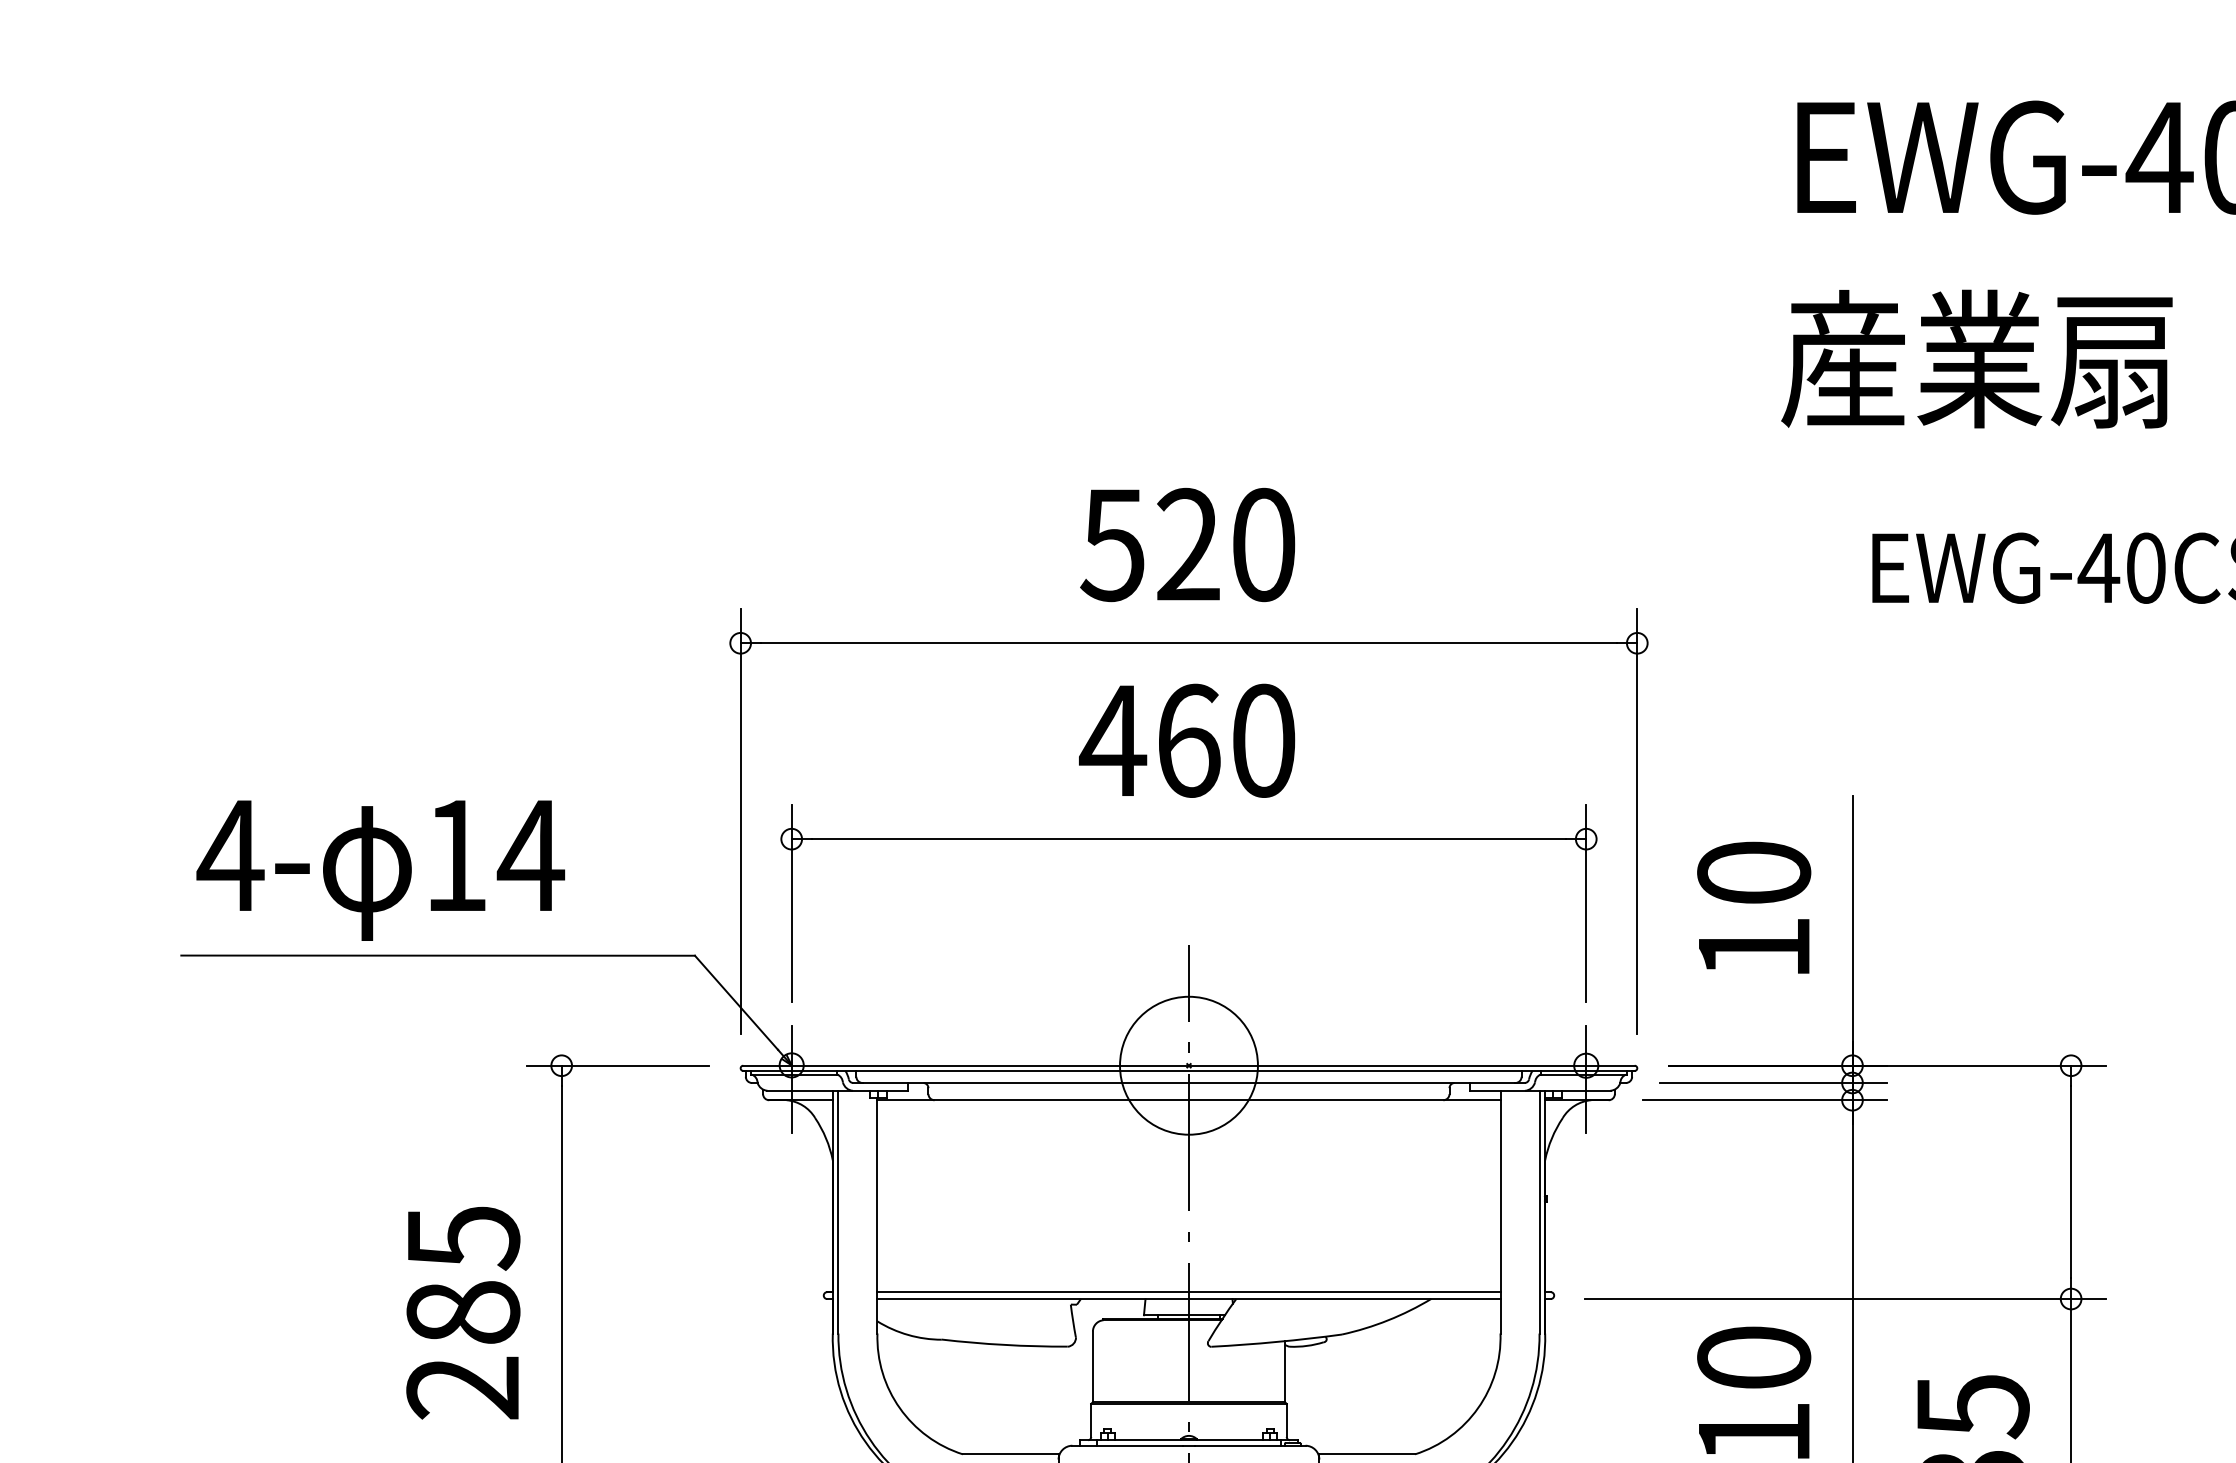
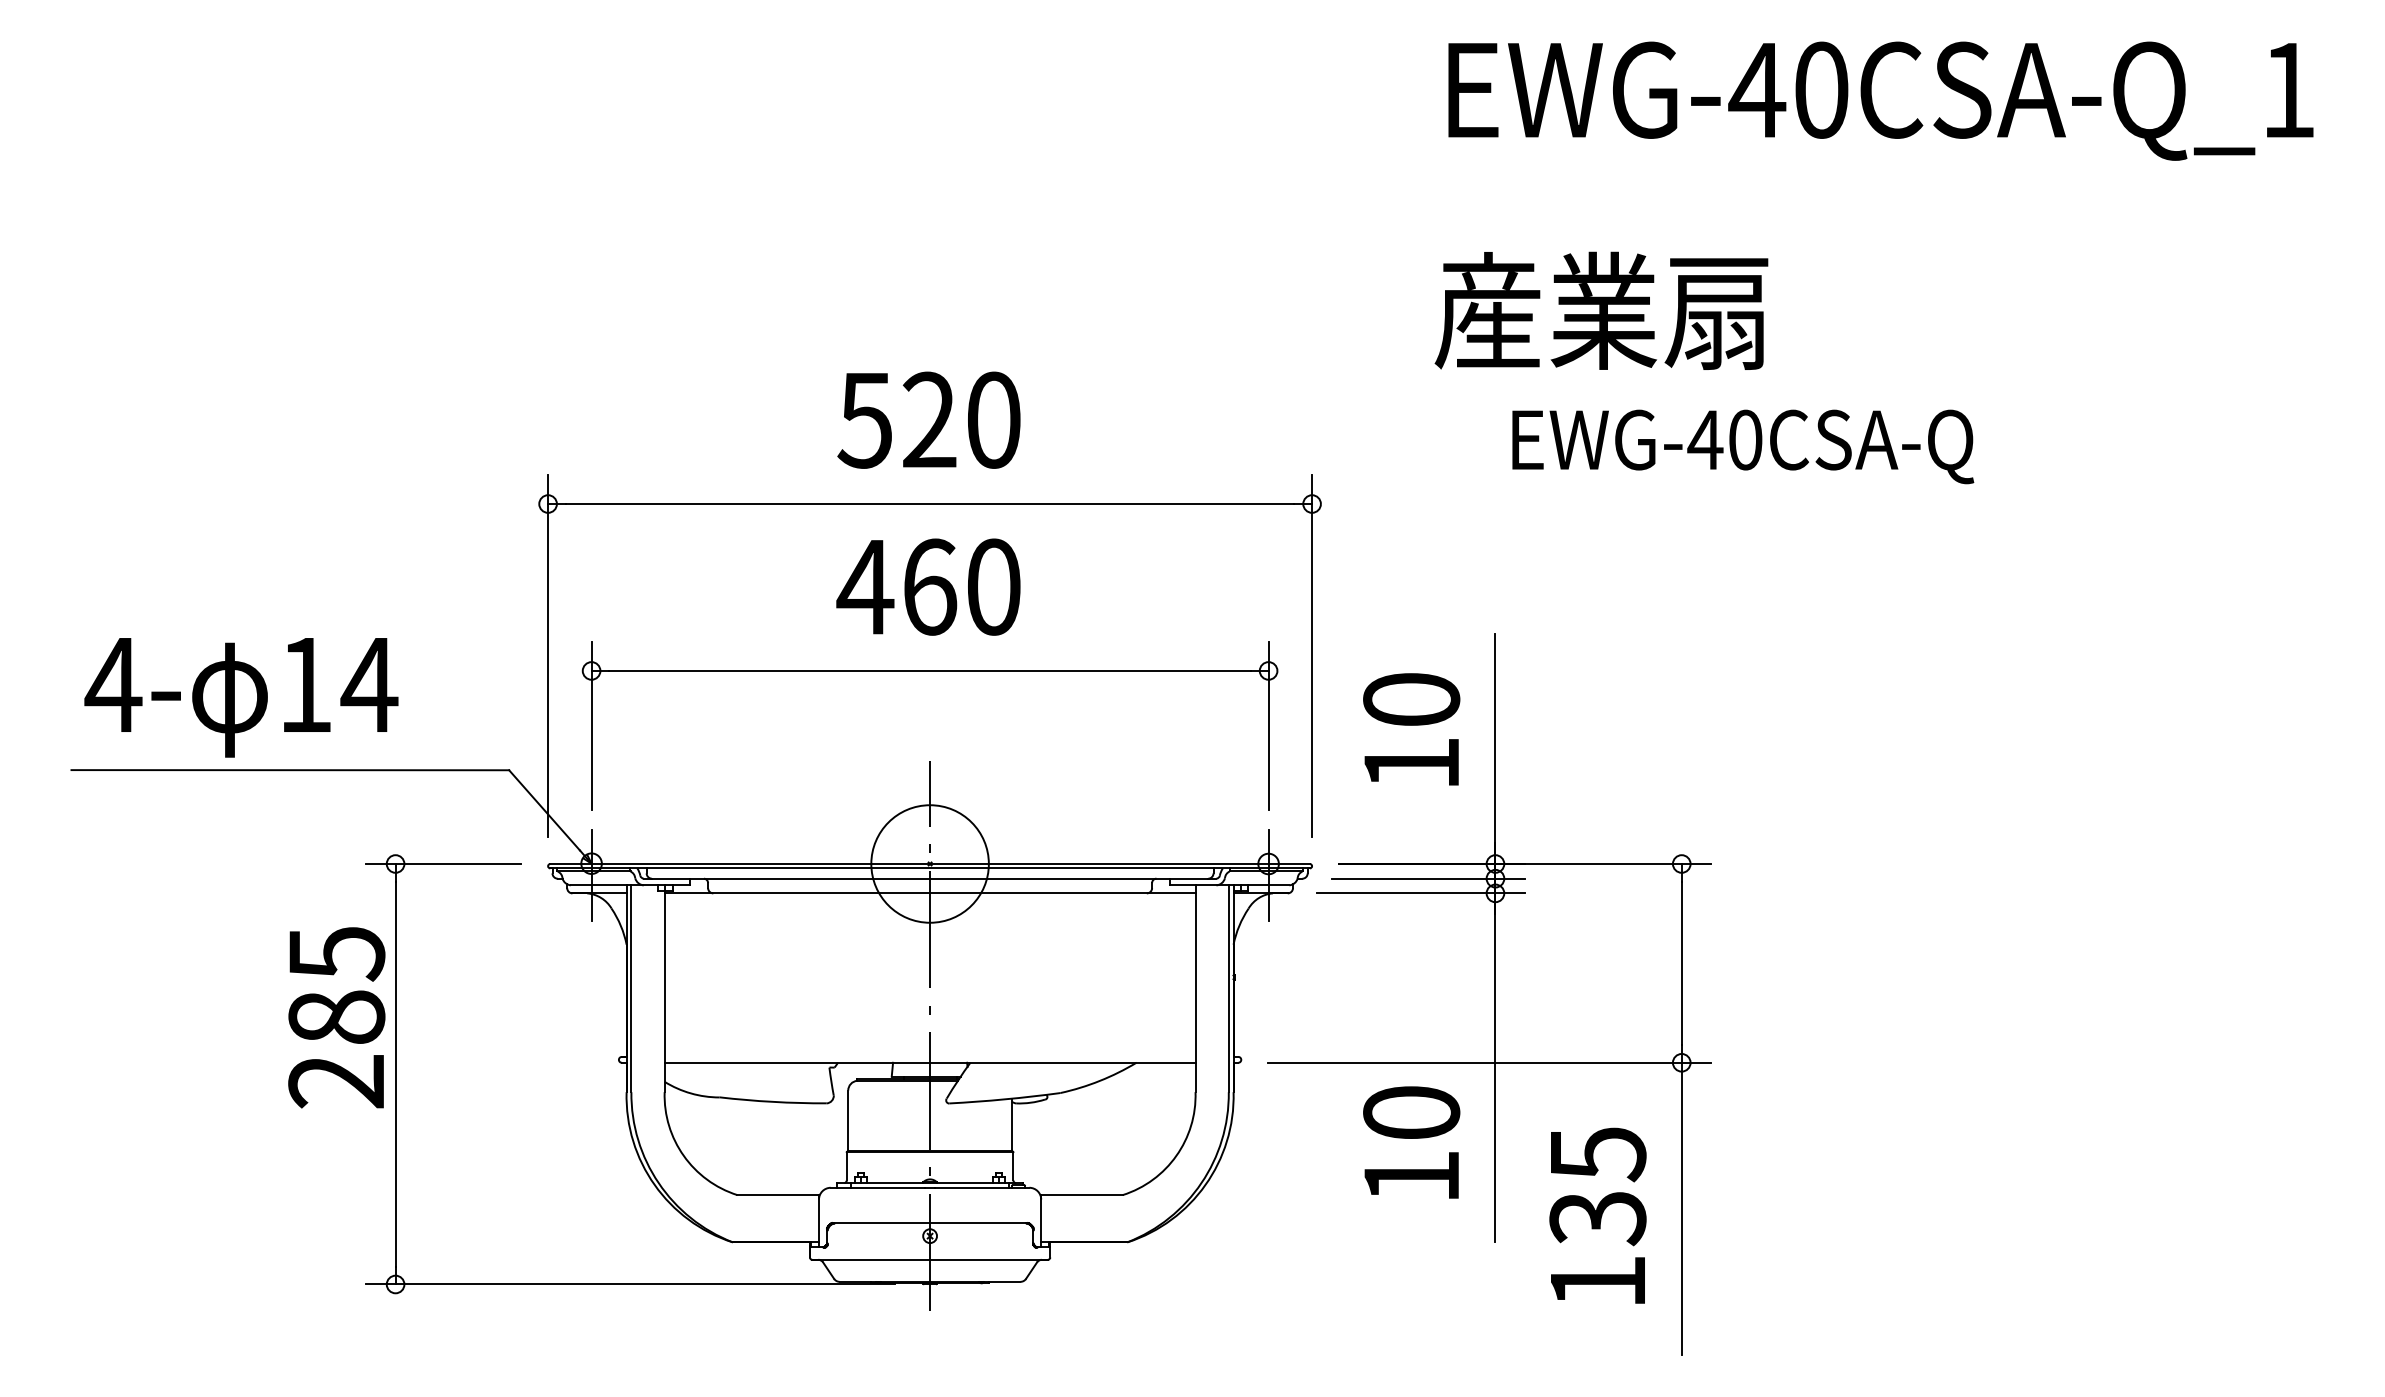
text: (1976, 358) -> (1601, 310), moved
line: (1188, 1291) -> (929, 1056), removed
text: (462, 1312) -> (336, 1017), moved

